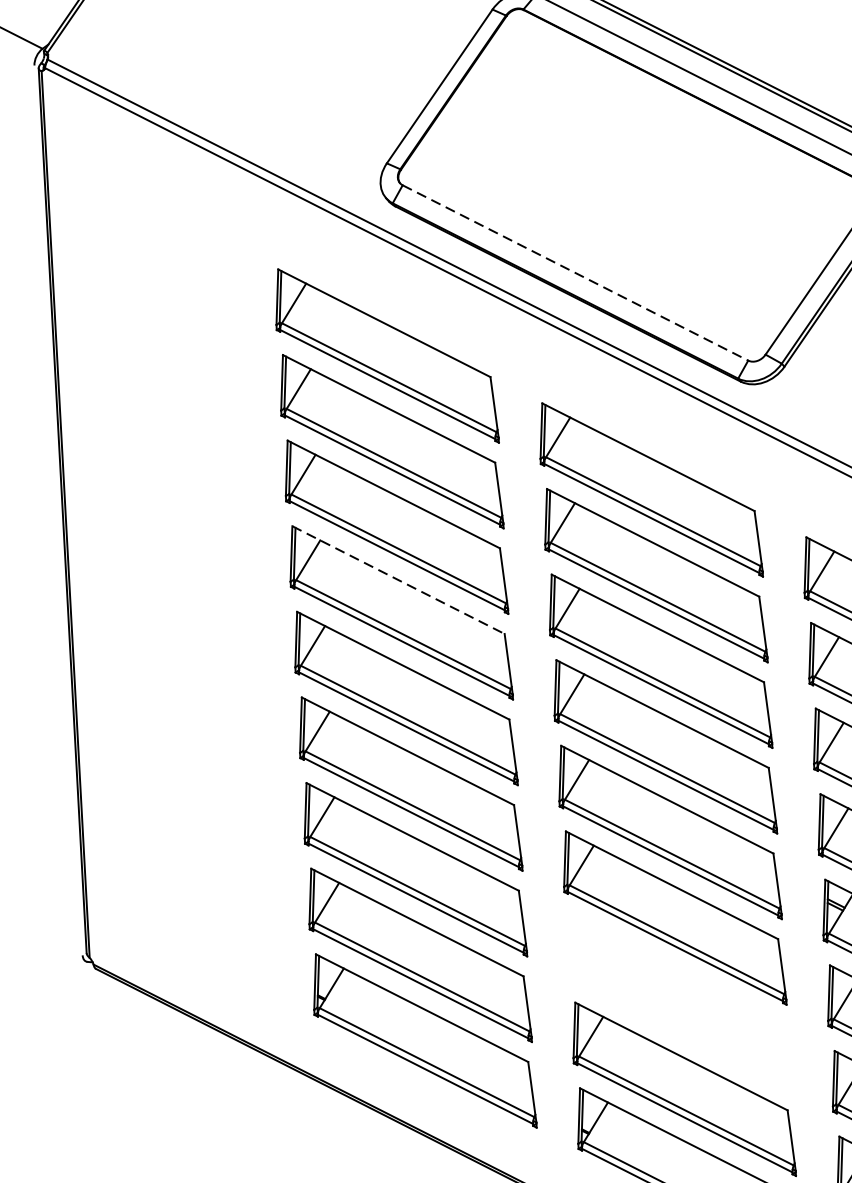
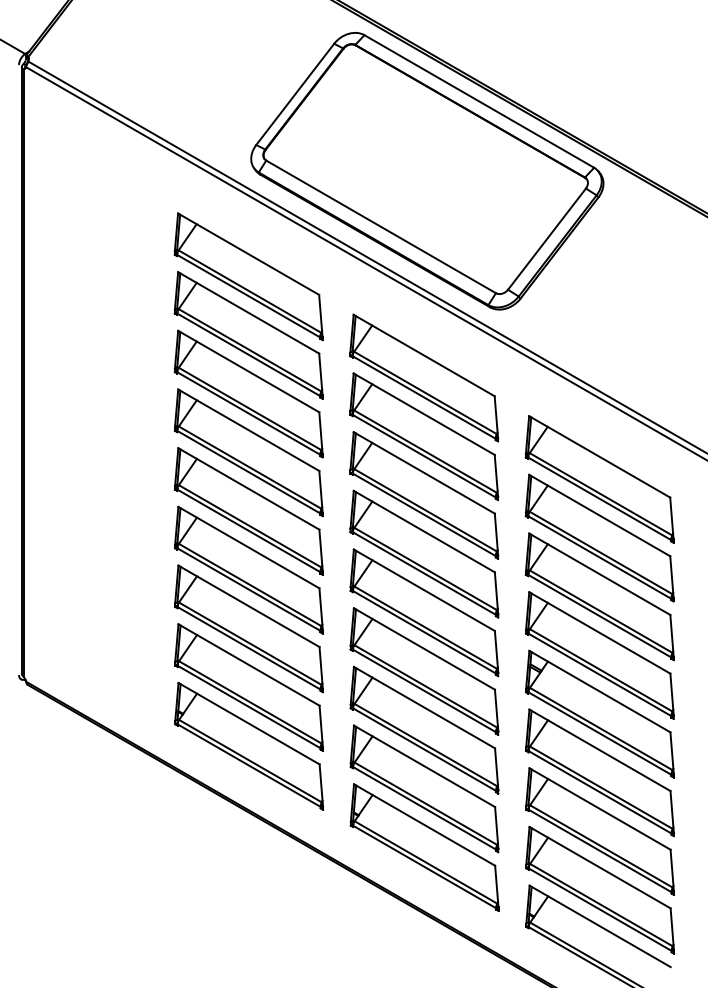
line: (576, 272) -> (381, 226), dashed -> solid
line: (399, 580) -> (249, 430), dashed -> solid
part: (678, 1002) -> (424, 729), added

